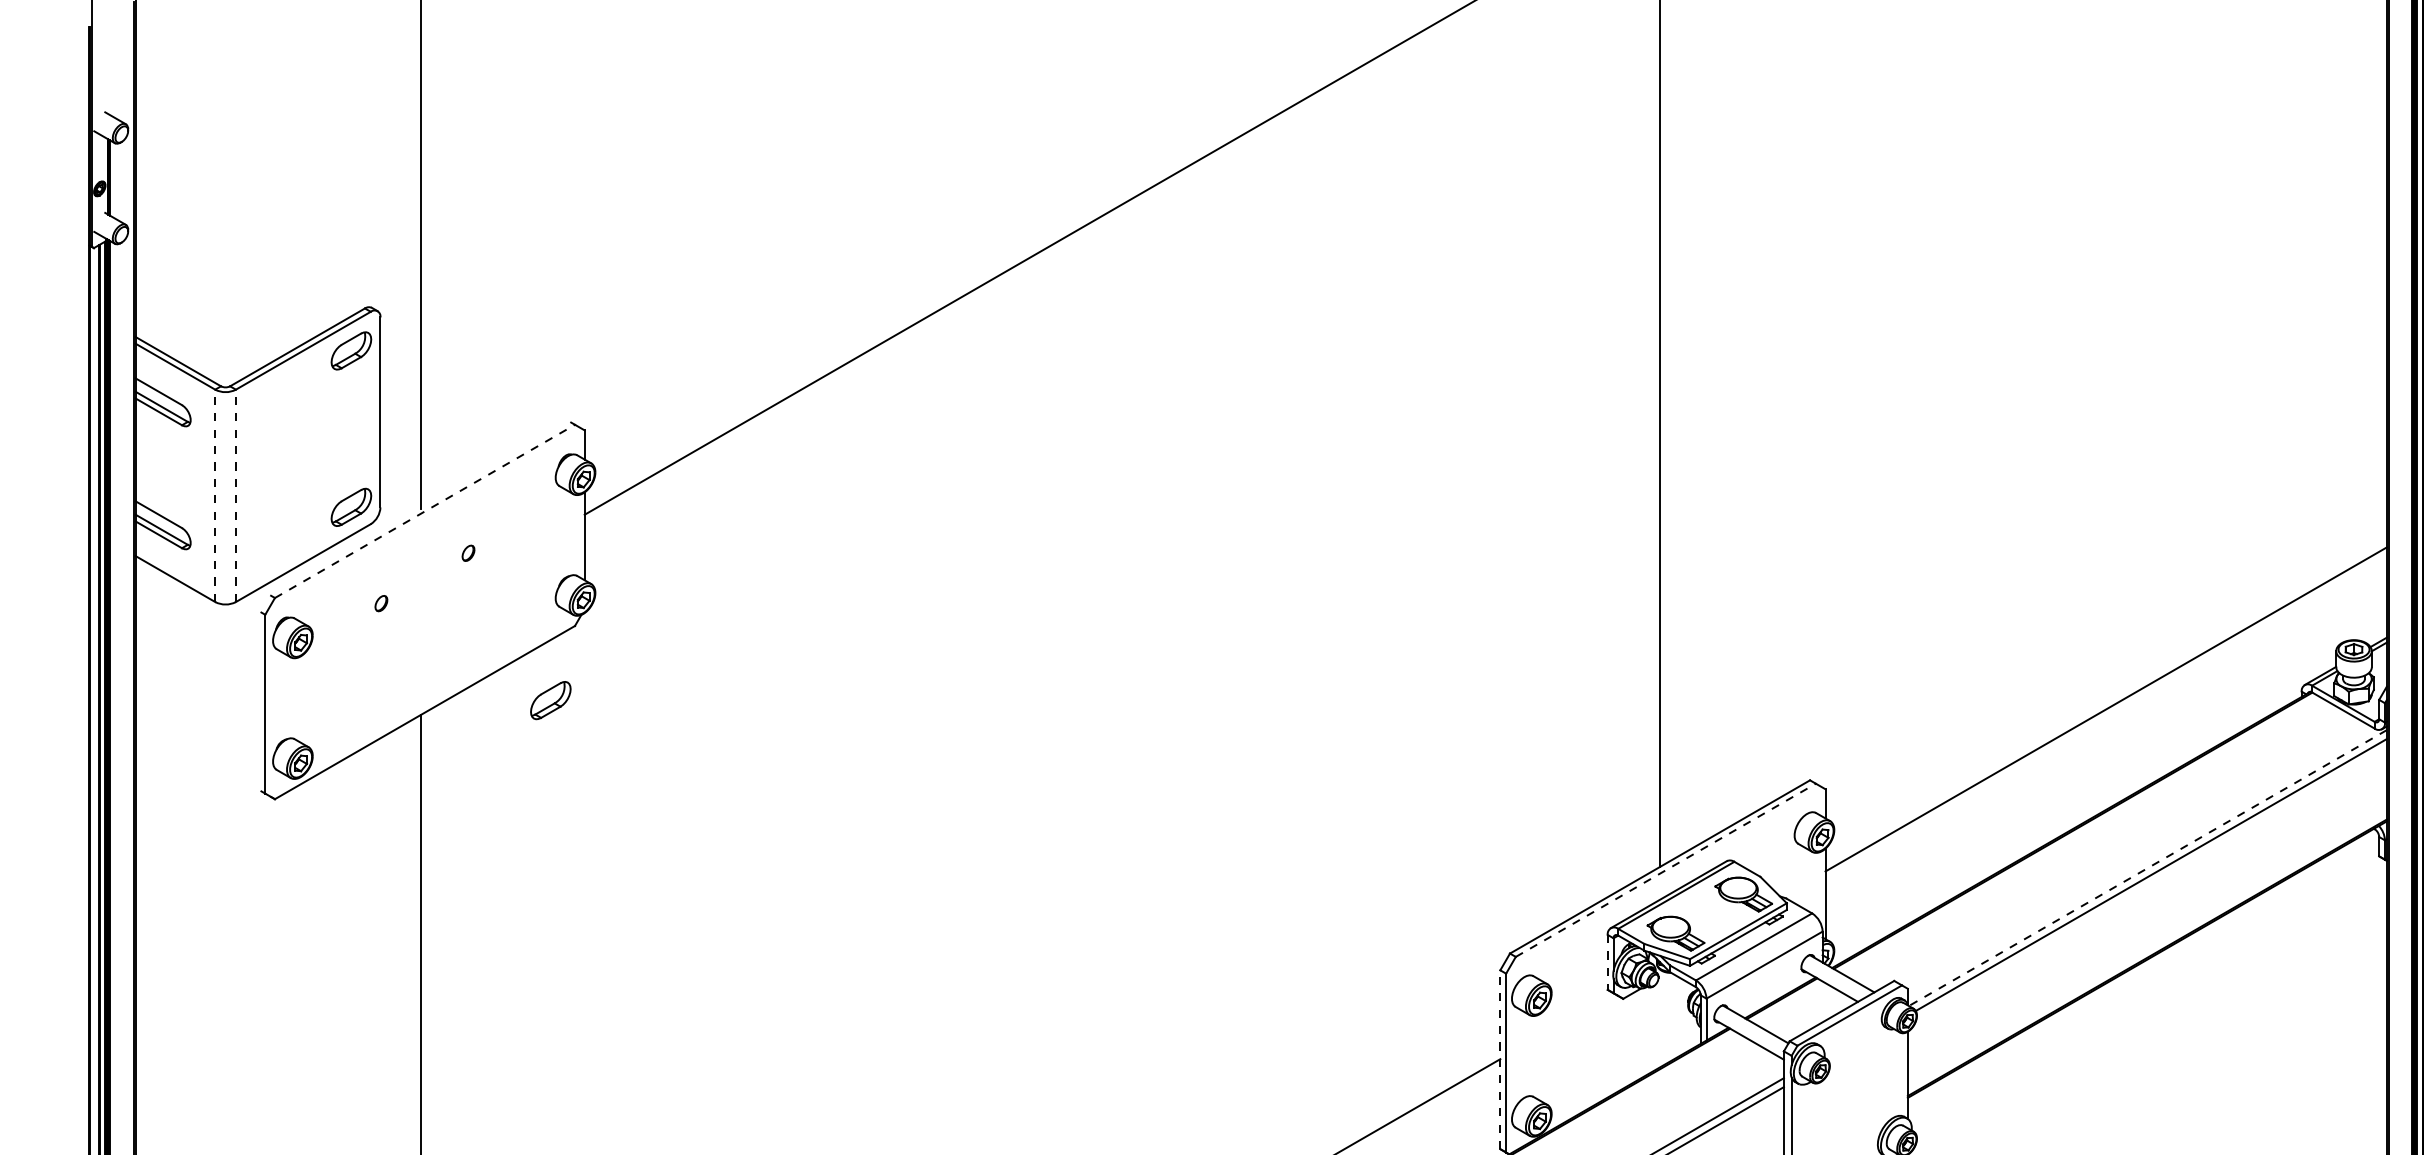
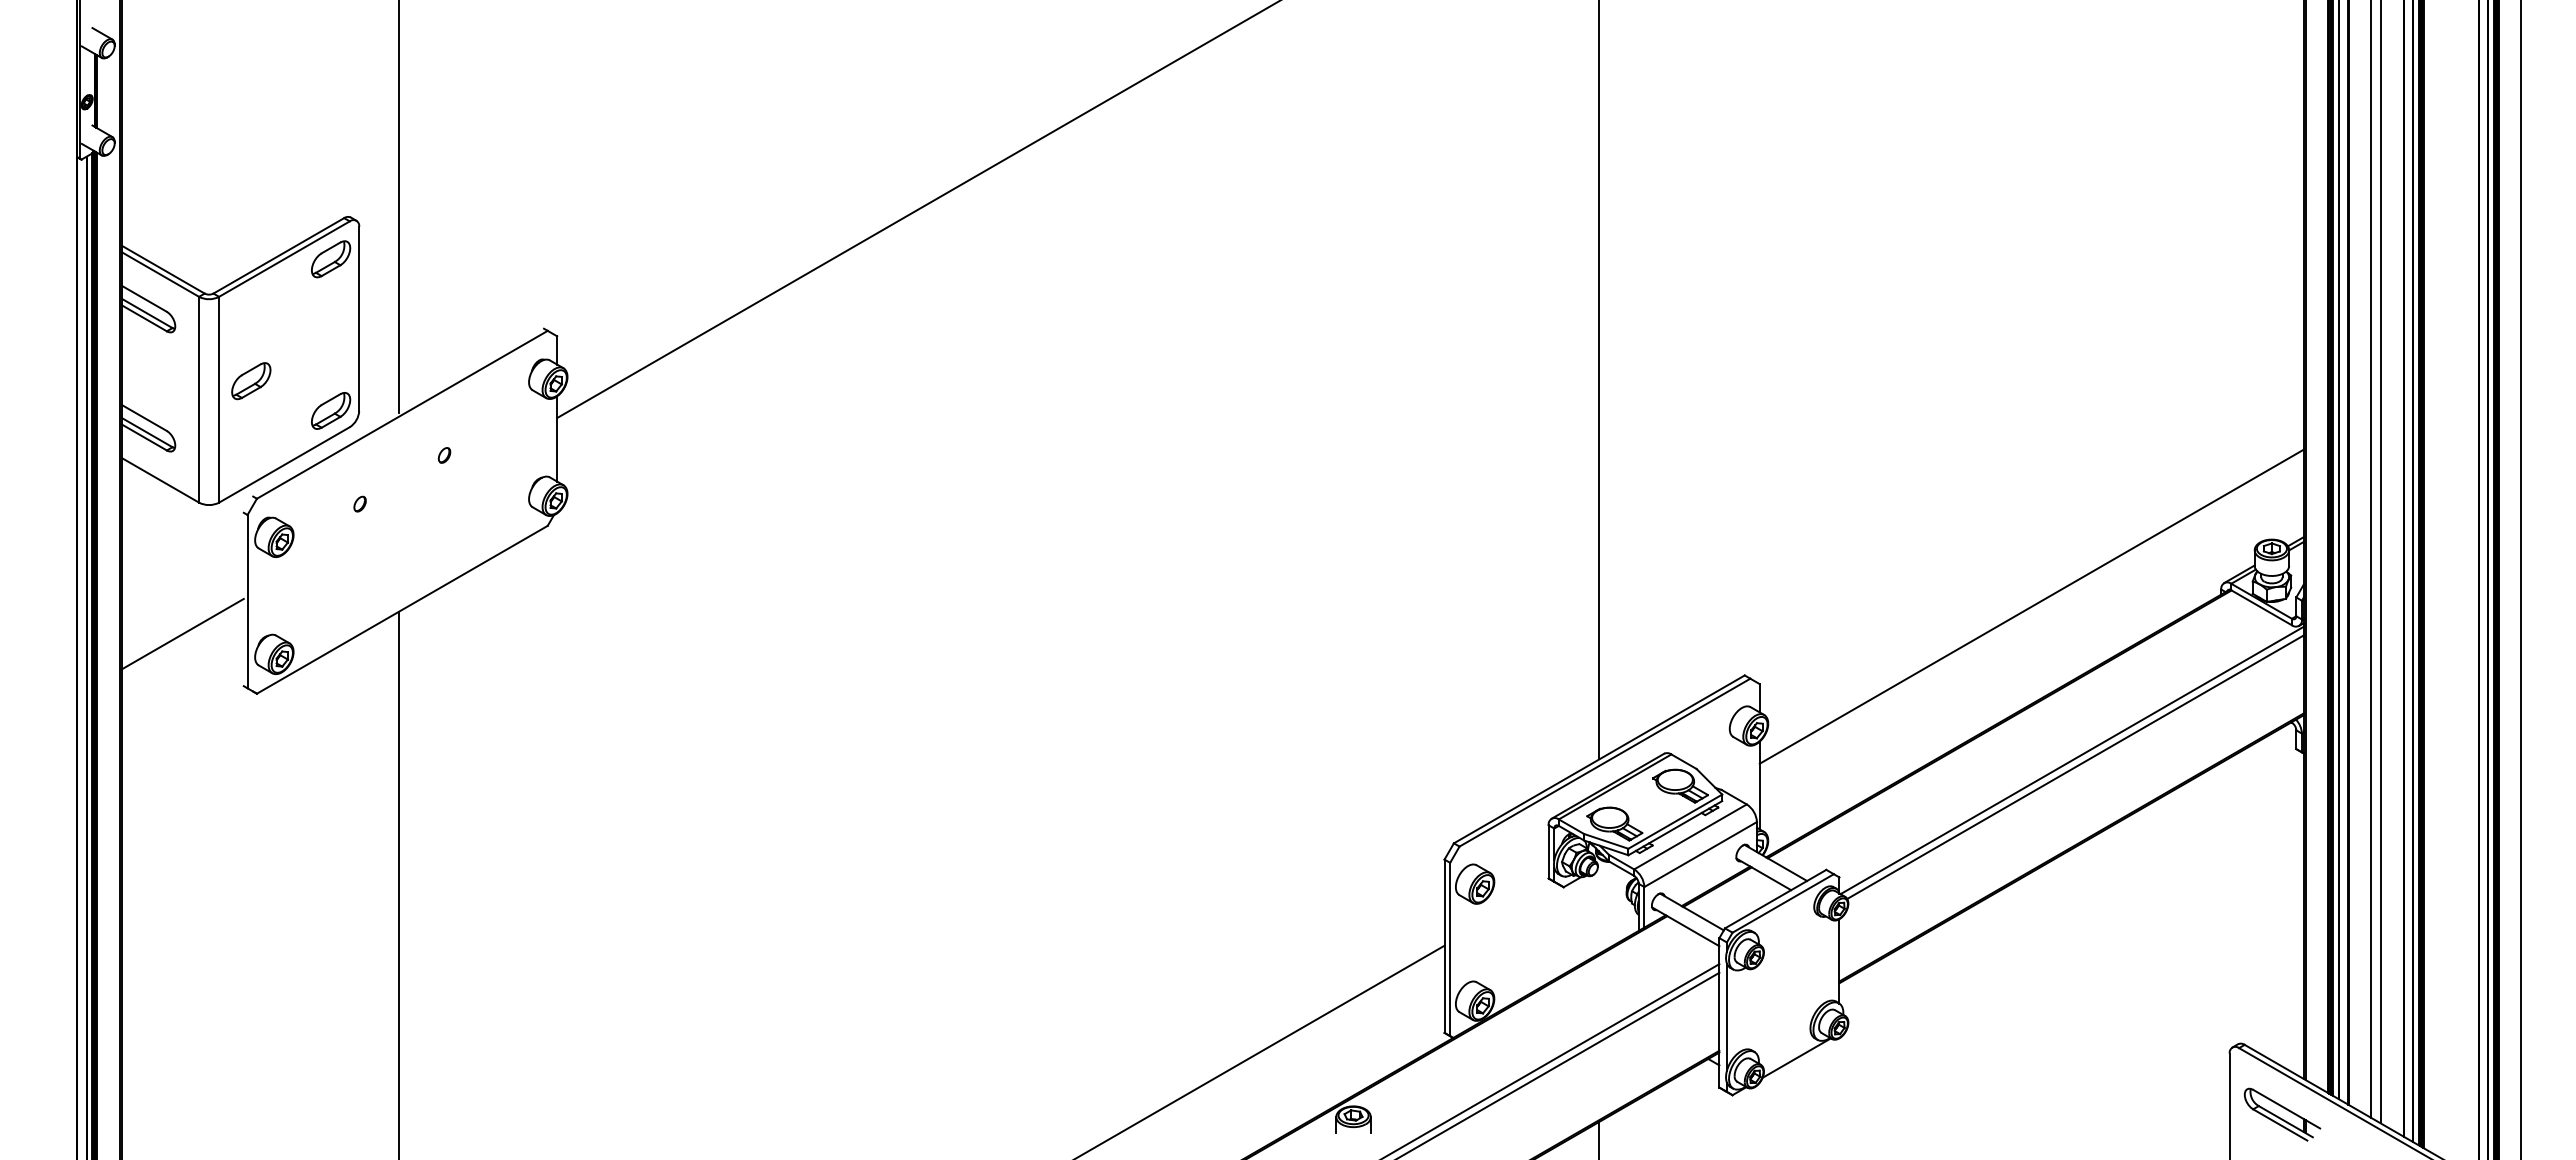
line: (215, 495) -> (199, 399), dashed -> solid
line: (236, 495) -> (219, 399), dashed -> solid
line: (425, 511) -> (402, 414), dashed -> solid
part: (551, 700) -> (251, 381), moved
line: (198, 737) -> (182, 633), added
line: (2147, 868) -> (2071, 760), dashed -> solid
line: (1665, 870) -> (1604, 762), dashed -> solid
line: (1607, 961) -> (1548, 851), dashed -> solid
line: (1500, 1060) -> (1444, 946), dashed -> solid

